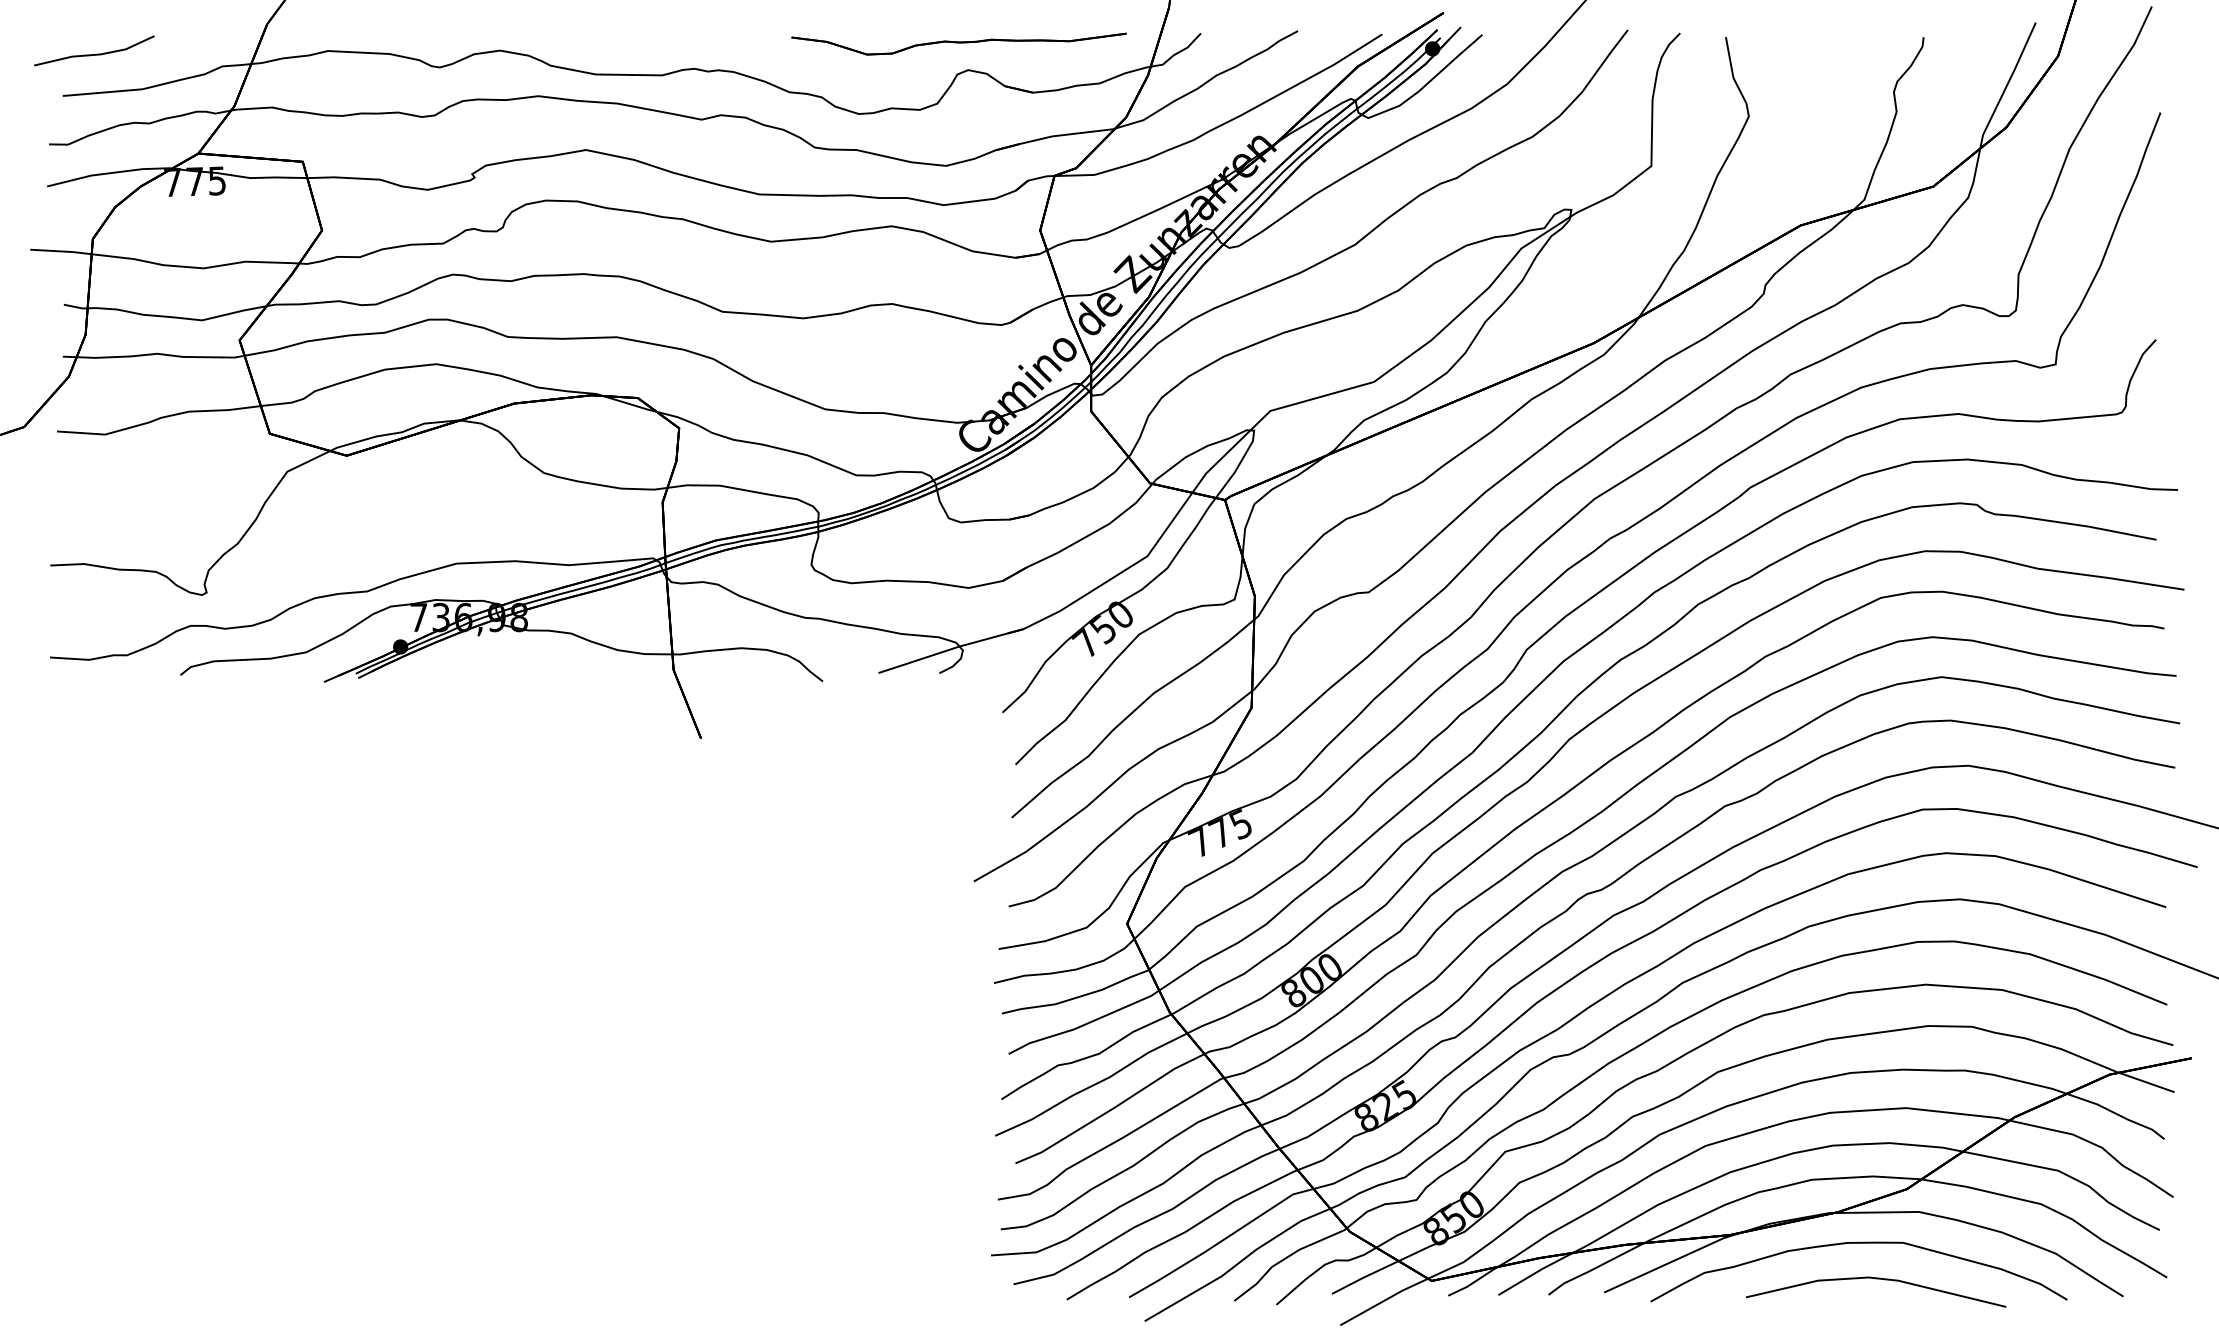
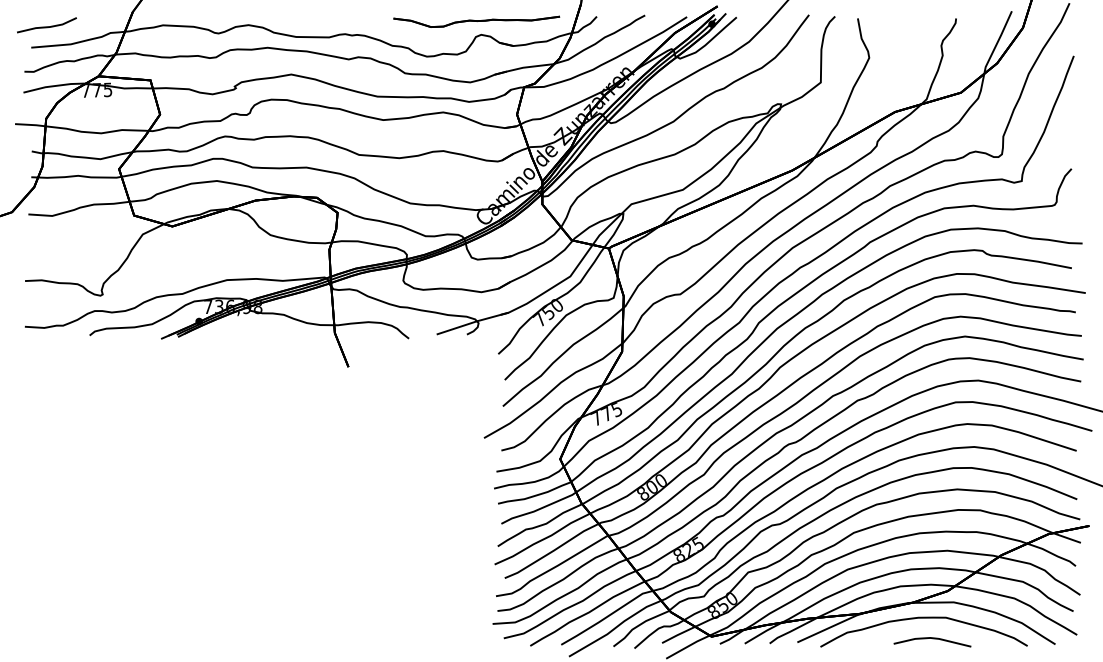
part: (1876, 1292) -> (932, 642), size x0.6

